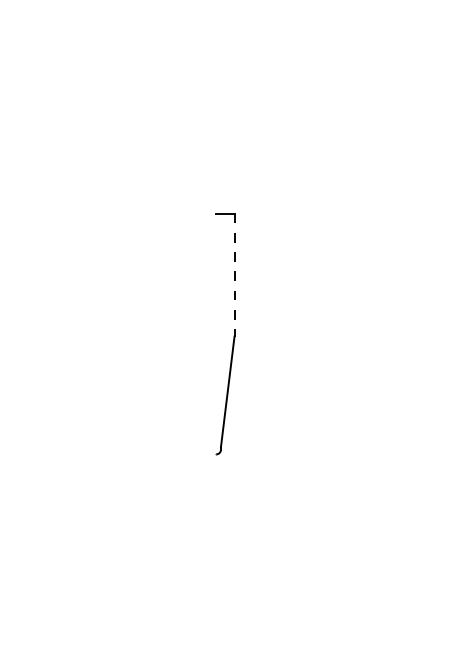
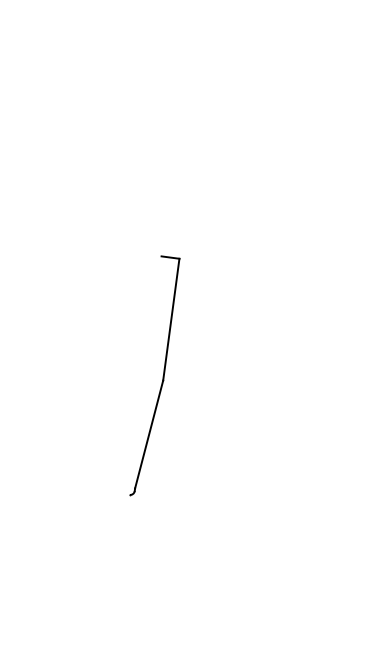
line: (234, 275) -> (171, 320), dashed -> solid

